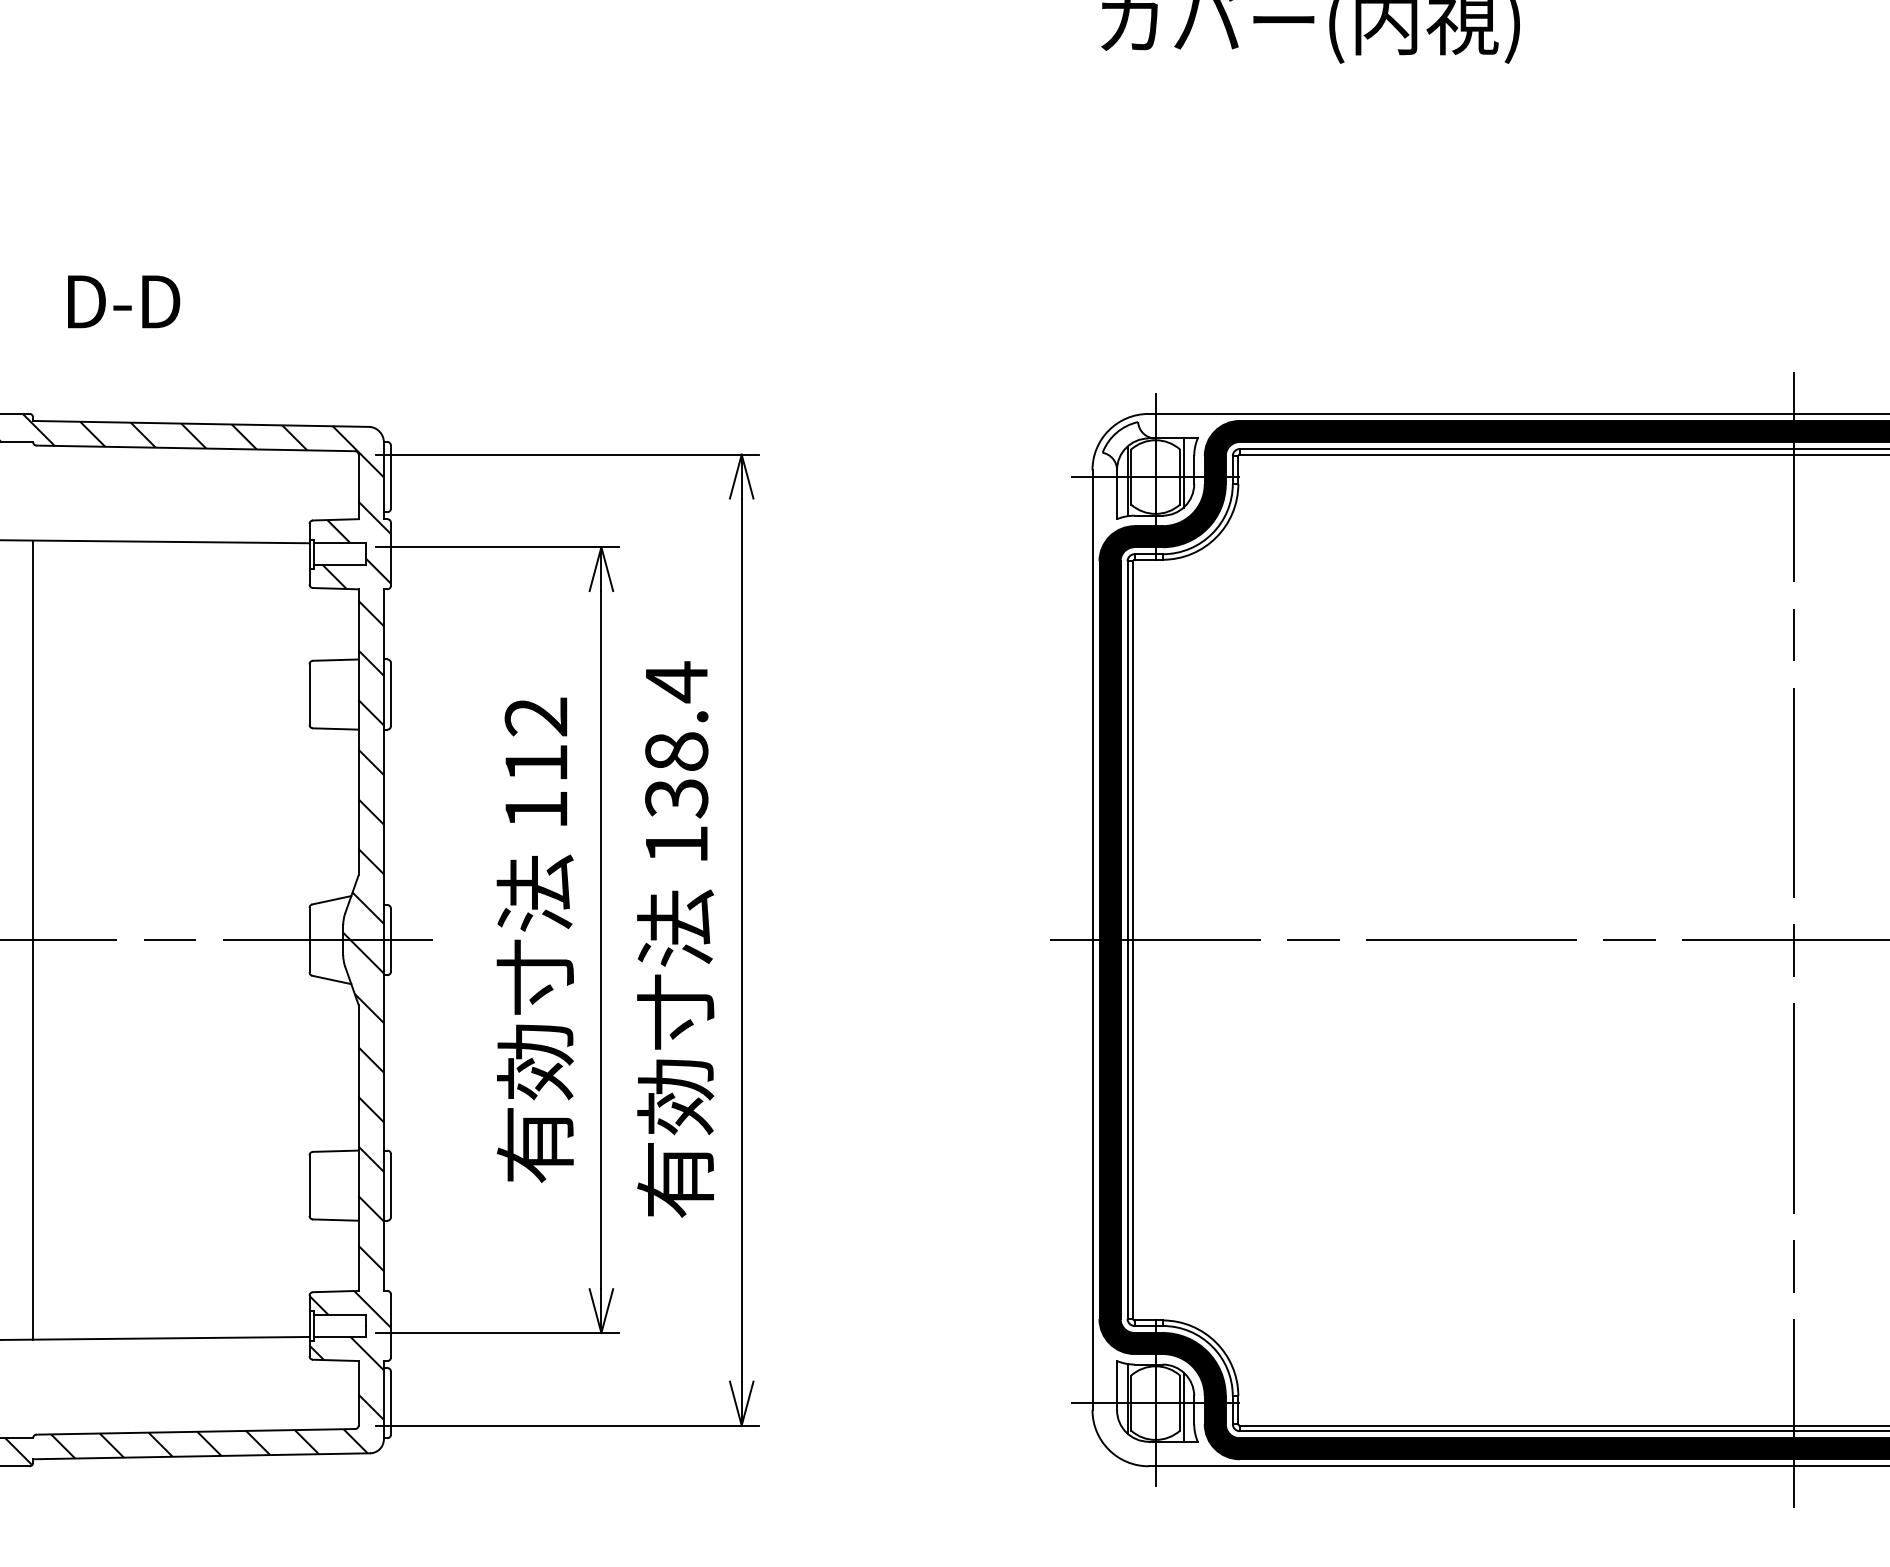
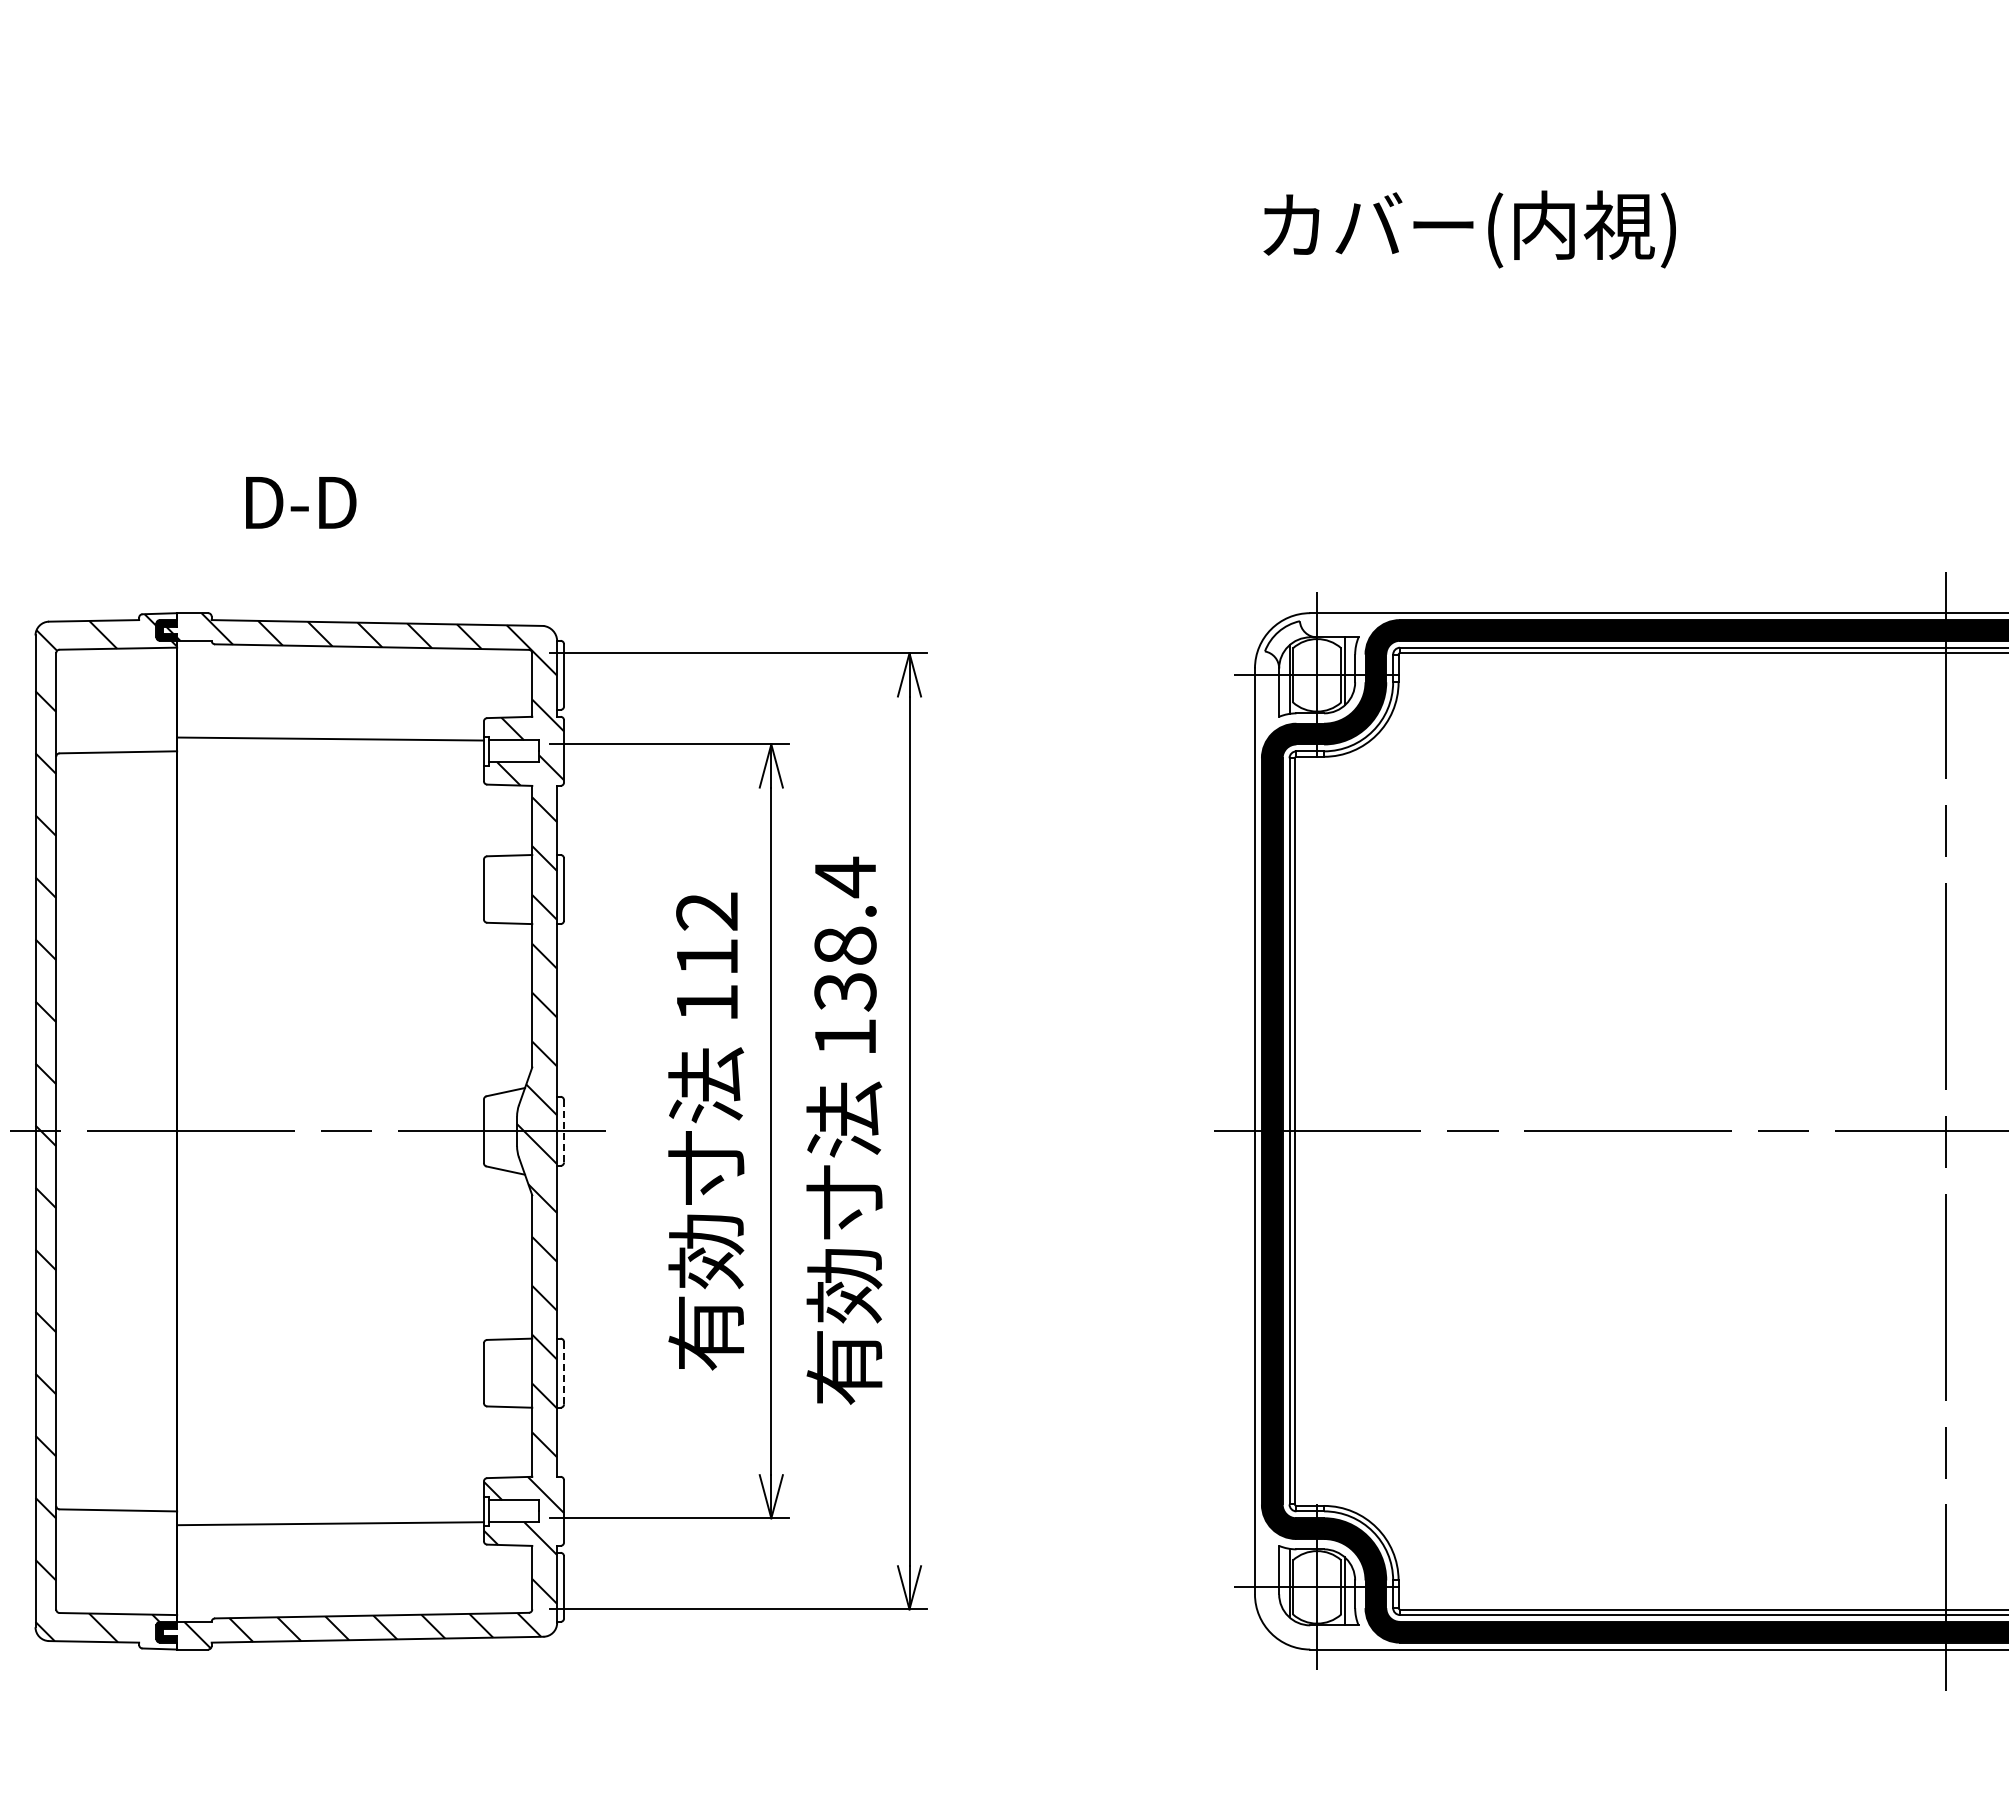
line: (32, 939) -> (211, 1130), removed
line: (391, 940) -> (564, 1131), solid -> dashed
line: (391, 1185) -> (564, 1373), solid -> dashed

